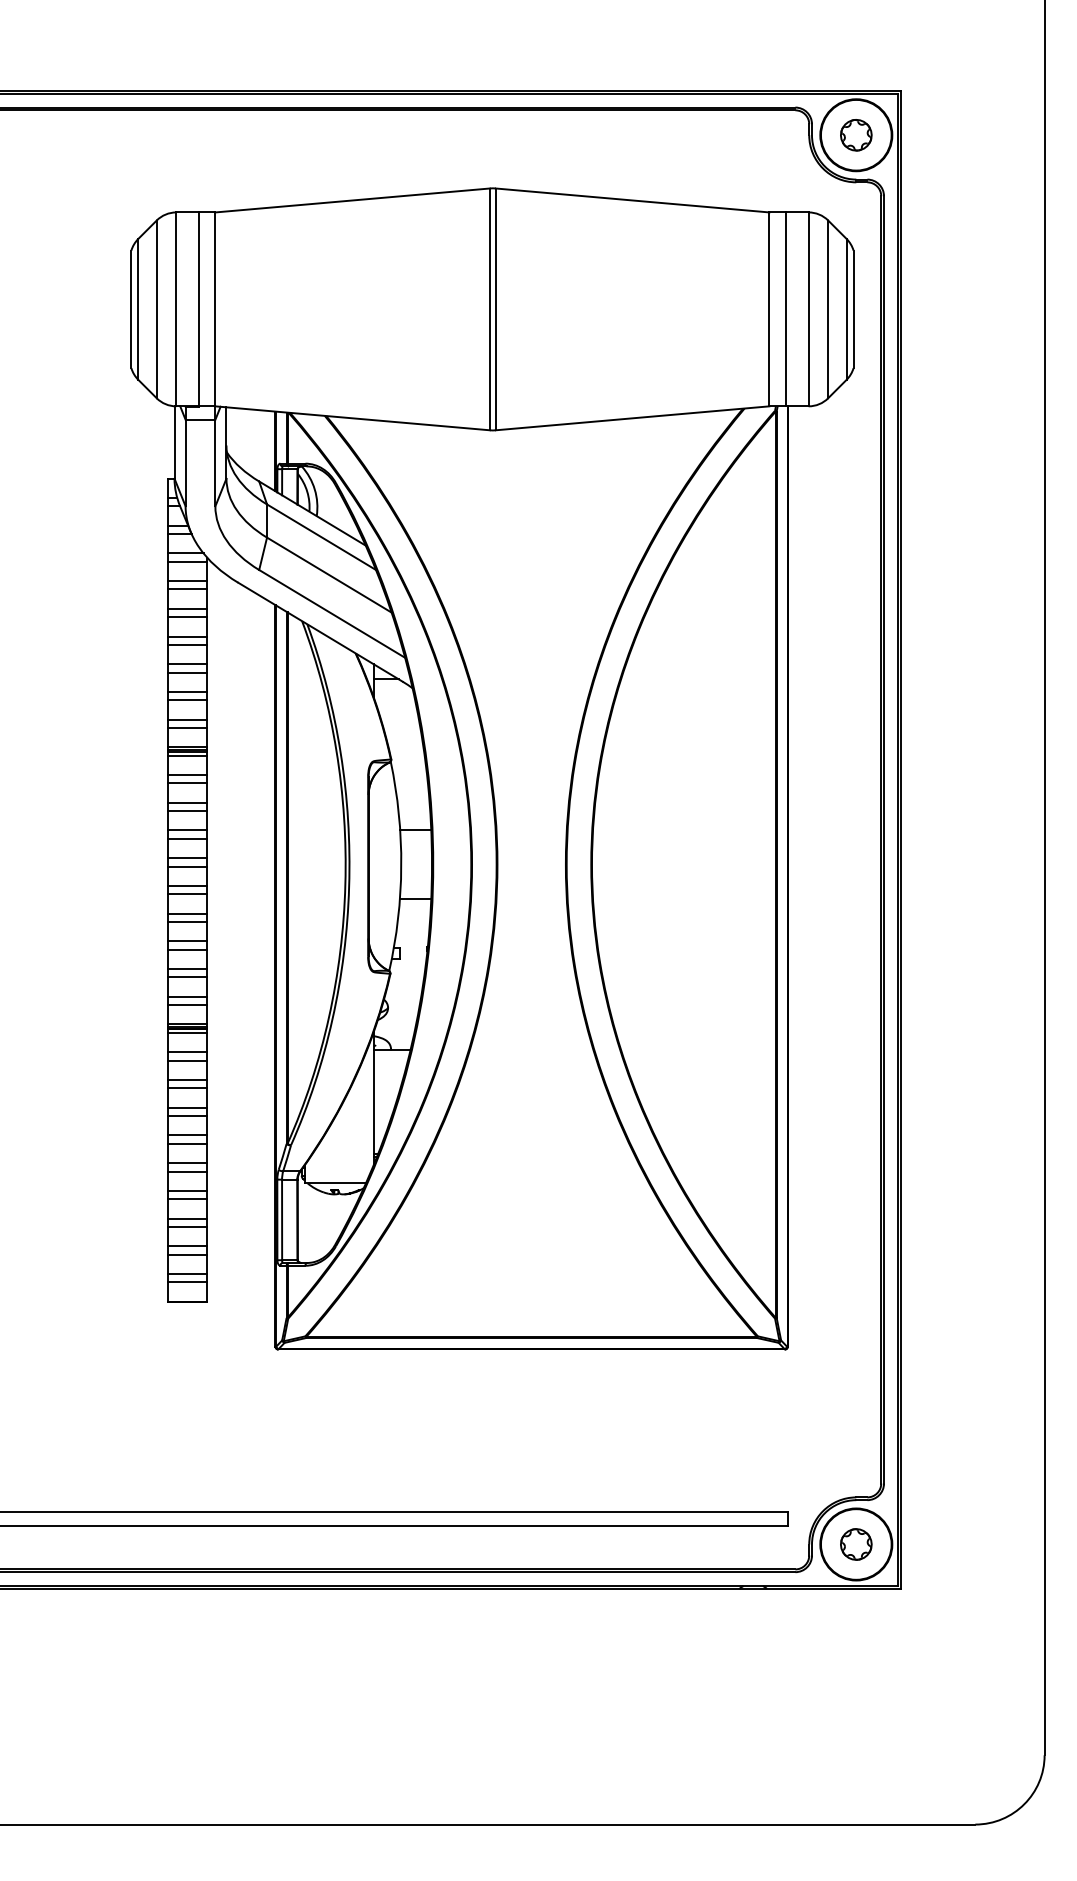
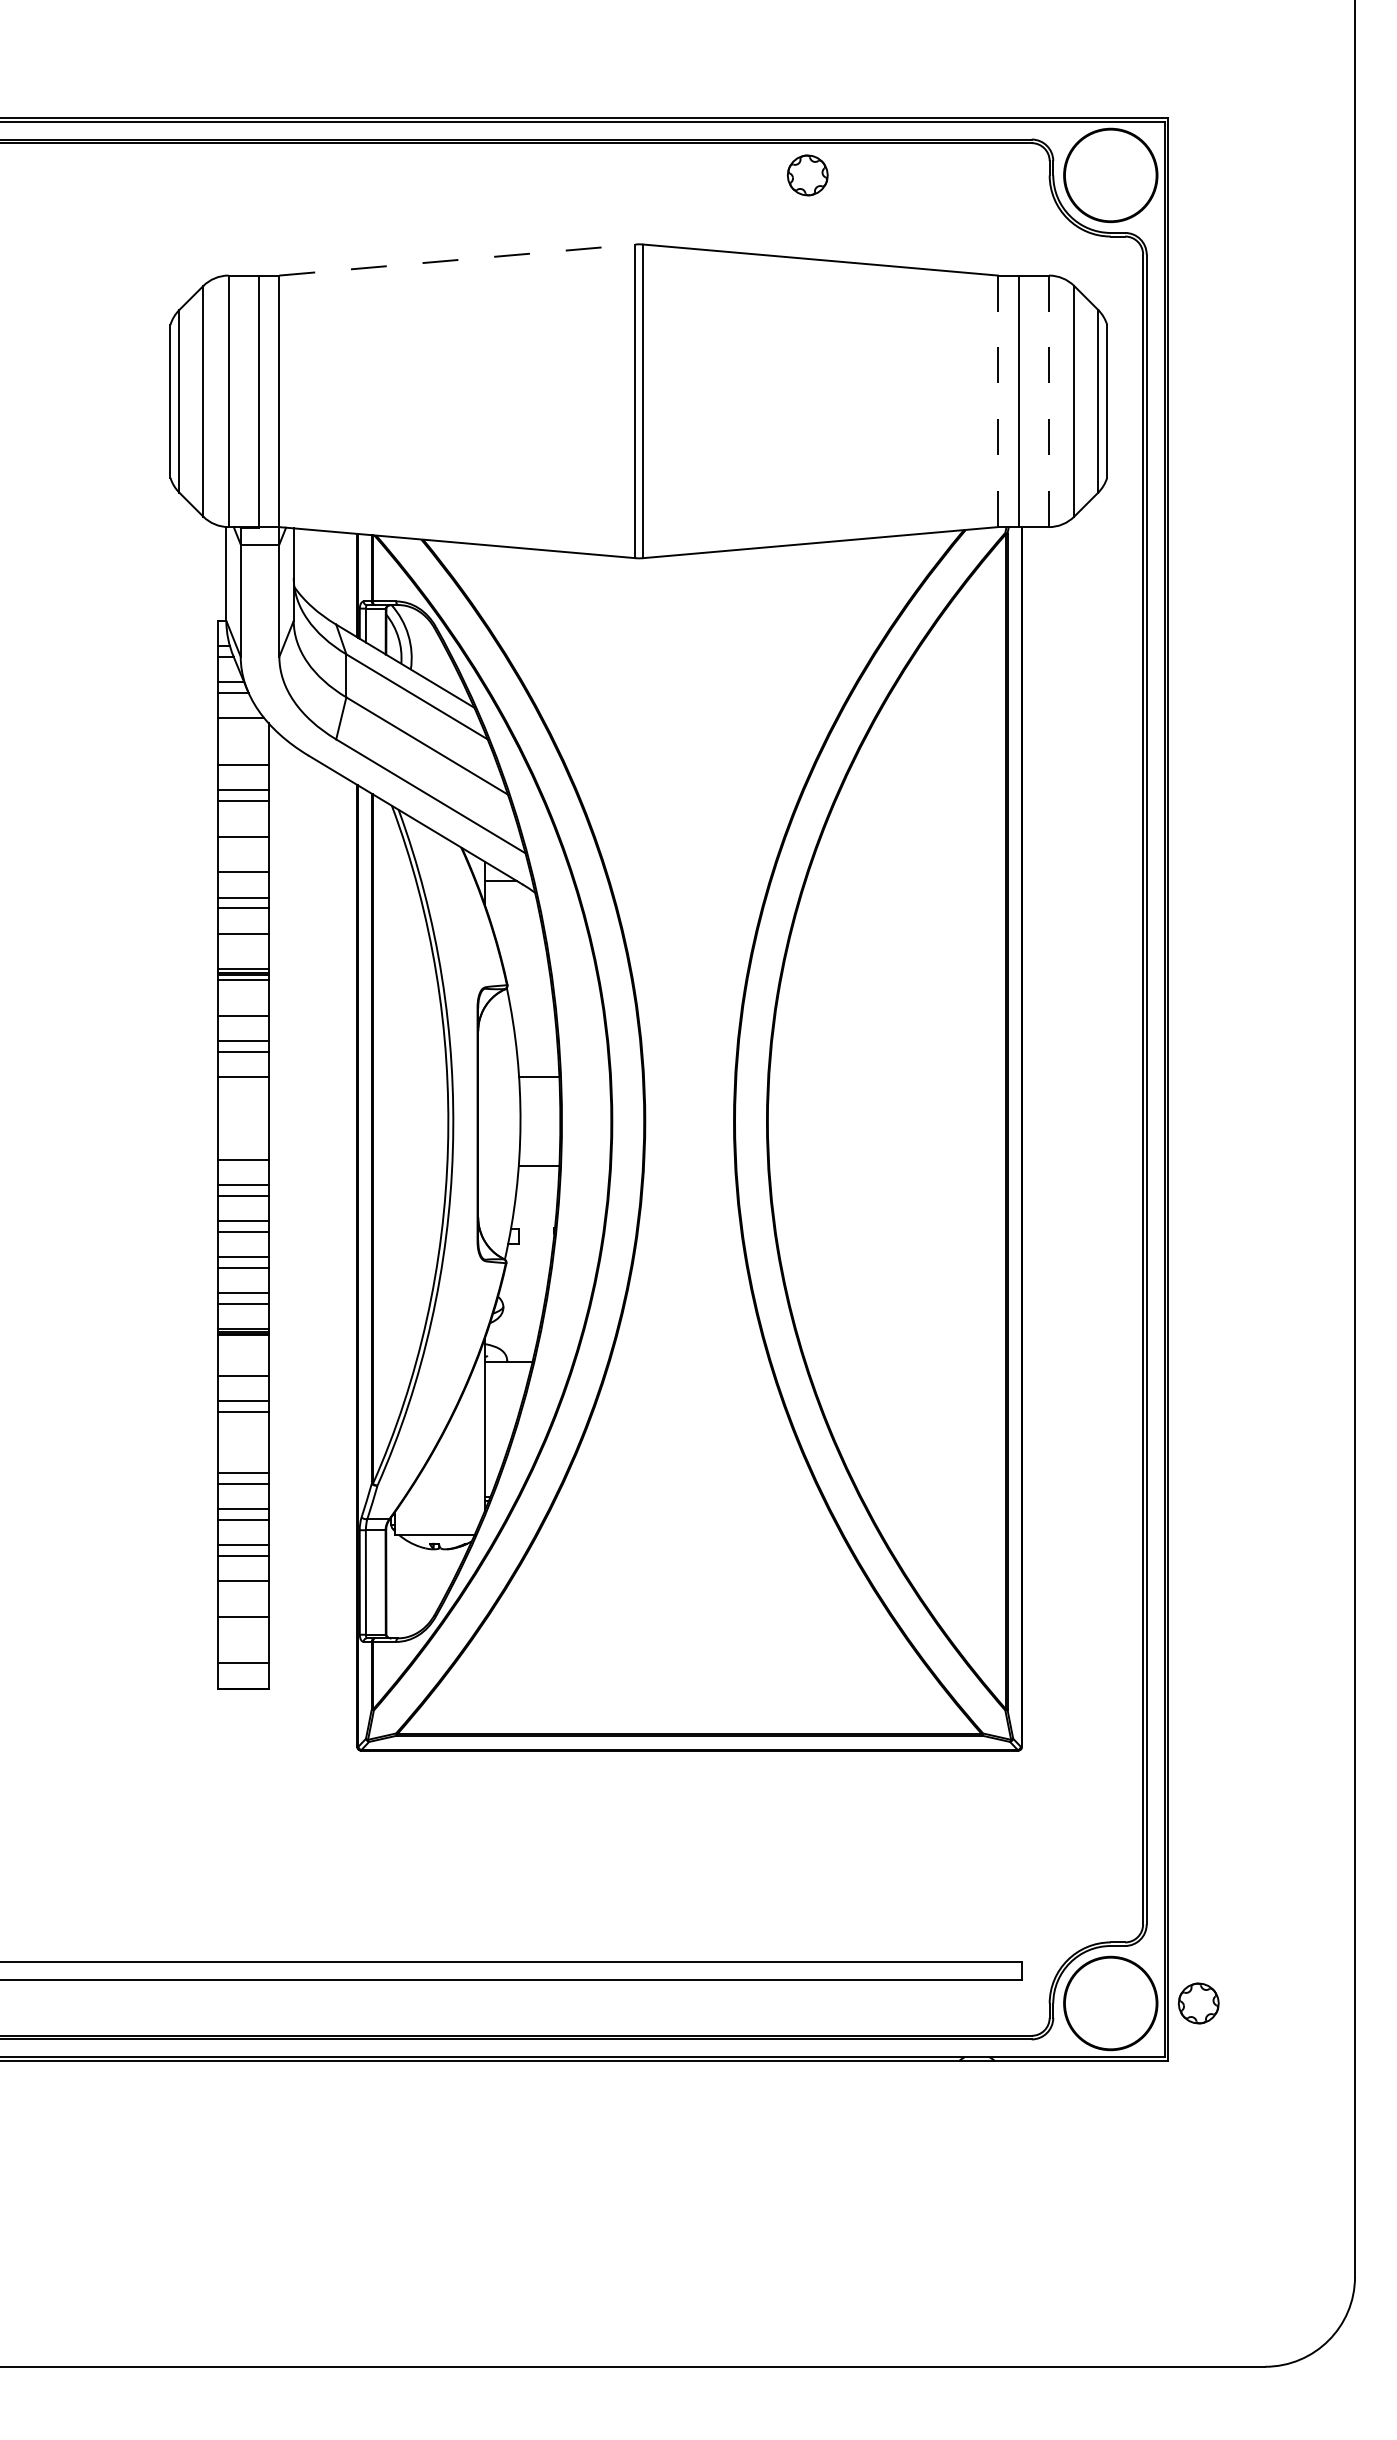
part: (856, 135) -> (807, 175), moved
line: (352, 200) -> (457, 260), solid -> dashed
line: (769, 309) -> (998, 401), solid -> dashed
line: (808, 309) -> (1048, 401), solid -> dashed
line: (187, 561) -> (243, 728), removed
line: (187, 580) -> (243, 753), removed
line: (187, 636) -> (243, 825), removed
line: (187, 664) -> (243, 861), removed
line: (187, 728) -> (243, 944), removed
line: (187, 775) -> (243, 1005), removed
line: (187, 839) -> (243, 1088), removed
line: (187, 858) -> (243, 1113), removed
line: (187, 866) -> (243, 1124), removed
line: (187, 886) -> (243, 1149), removed
line: (187, 1032) -> (243, 1339), removed
line: (187, 1052) -> (243, 1365), removed
line: (187, 1108) -> (243, 1437), removed
line: (187, 1115) -> (243, 1447), removed
line: (187, 1226) -> (243, 1591), removed
line: (187, 1254) -> (243, 1627), removed
line: (187, 1273) -> (243, 1652), removed
part: (856, 1544) -> (1198, 2003), moved

